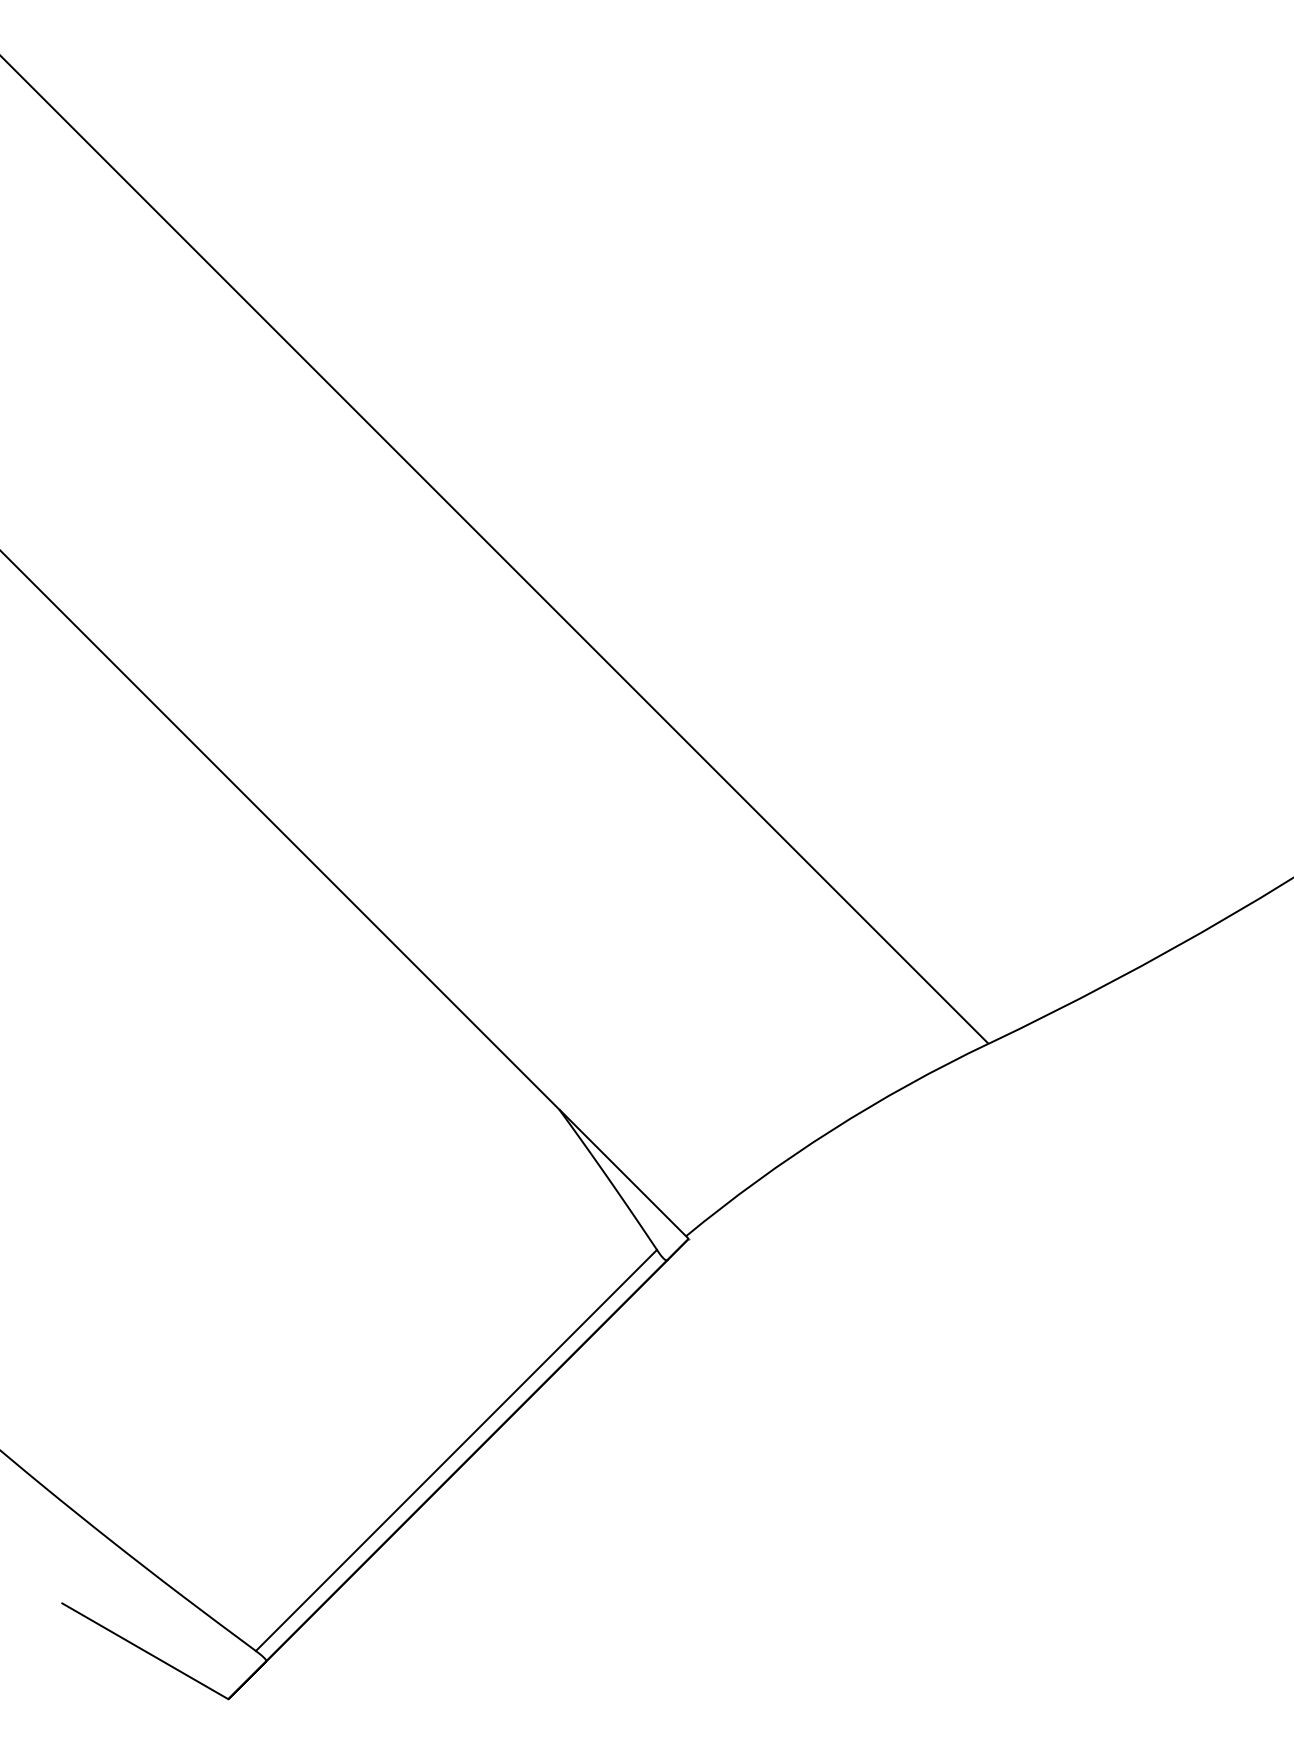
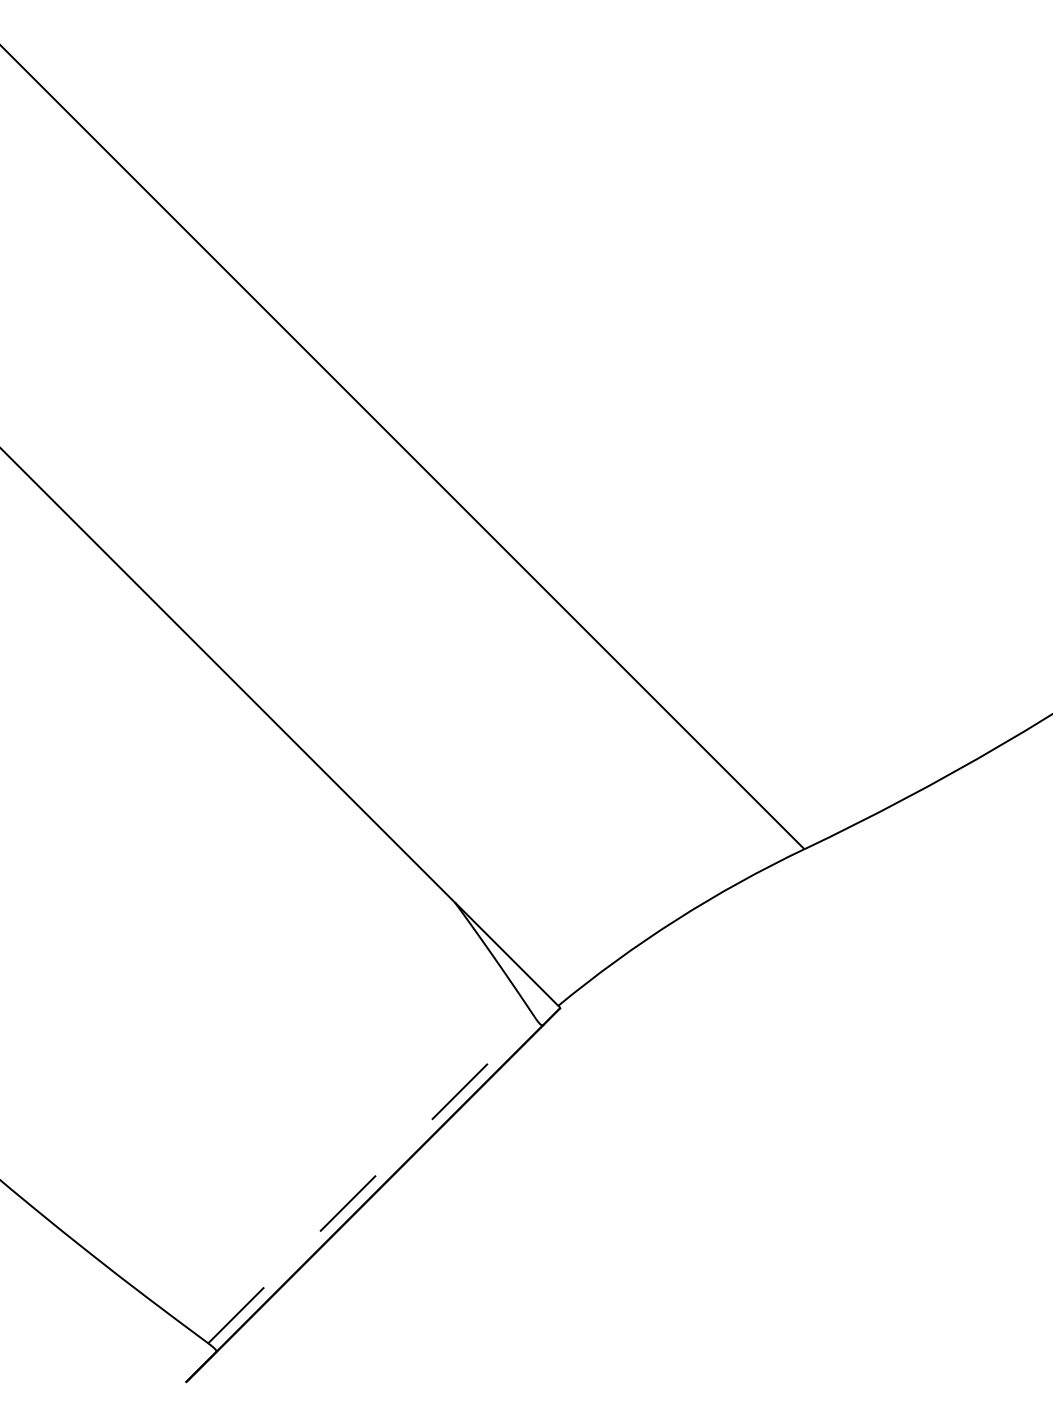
line: (456, 1450) -> (371, 1180), solid -> dashed
line: (144, 1651) -> (117, 1343), removed

